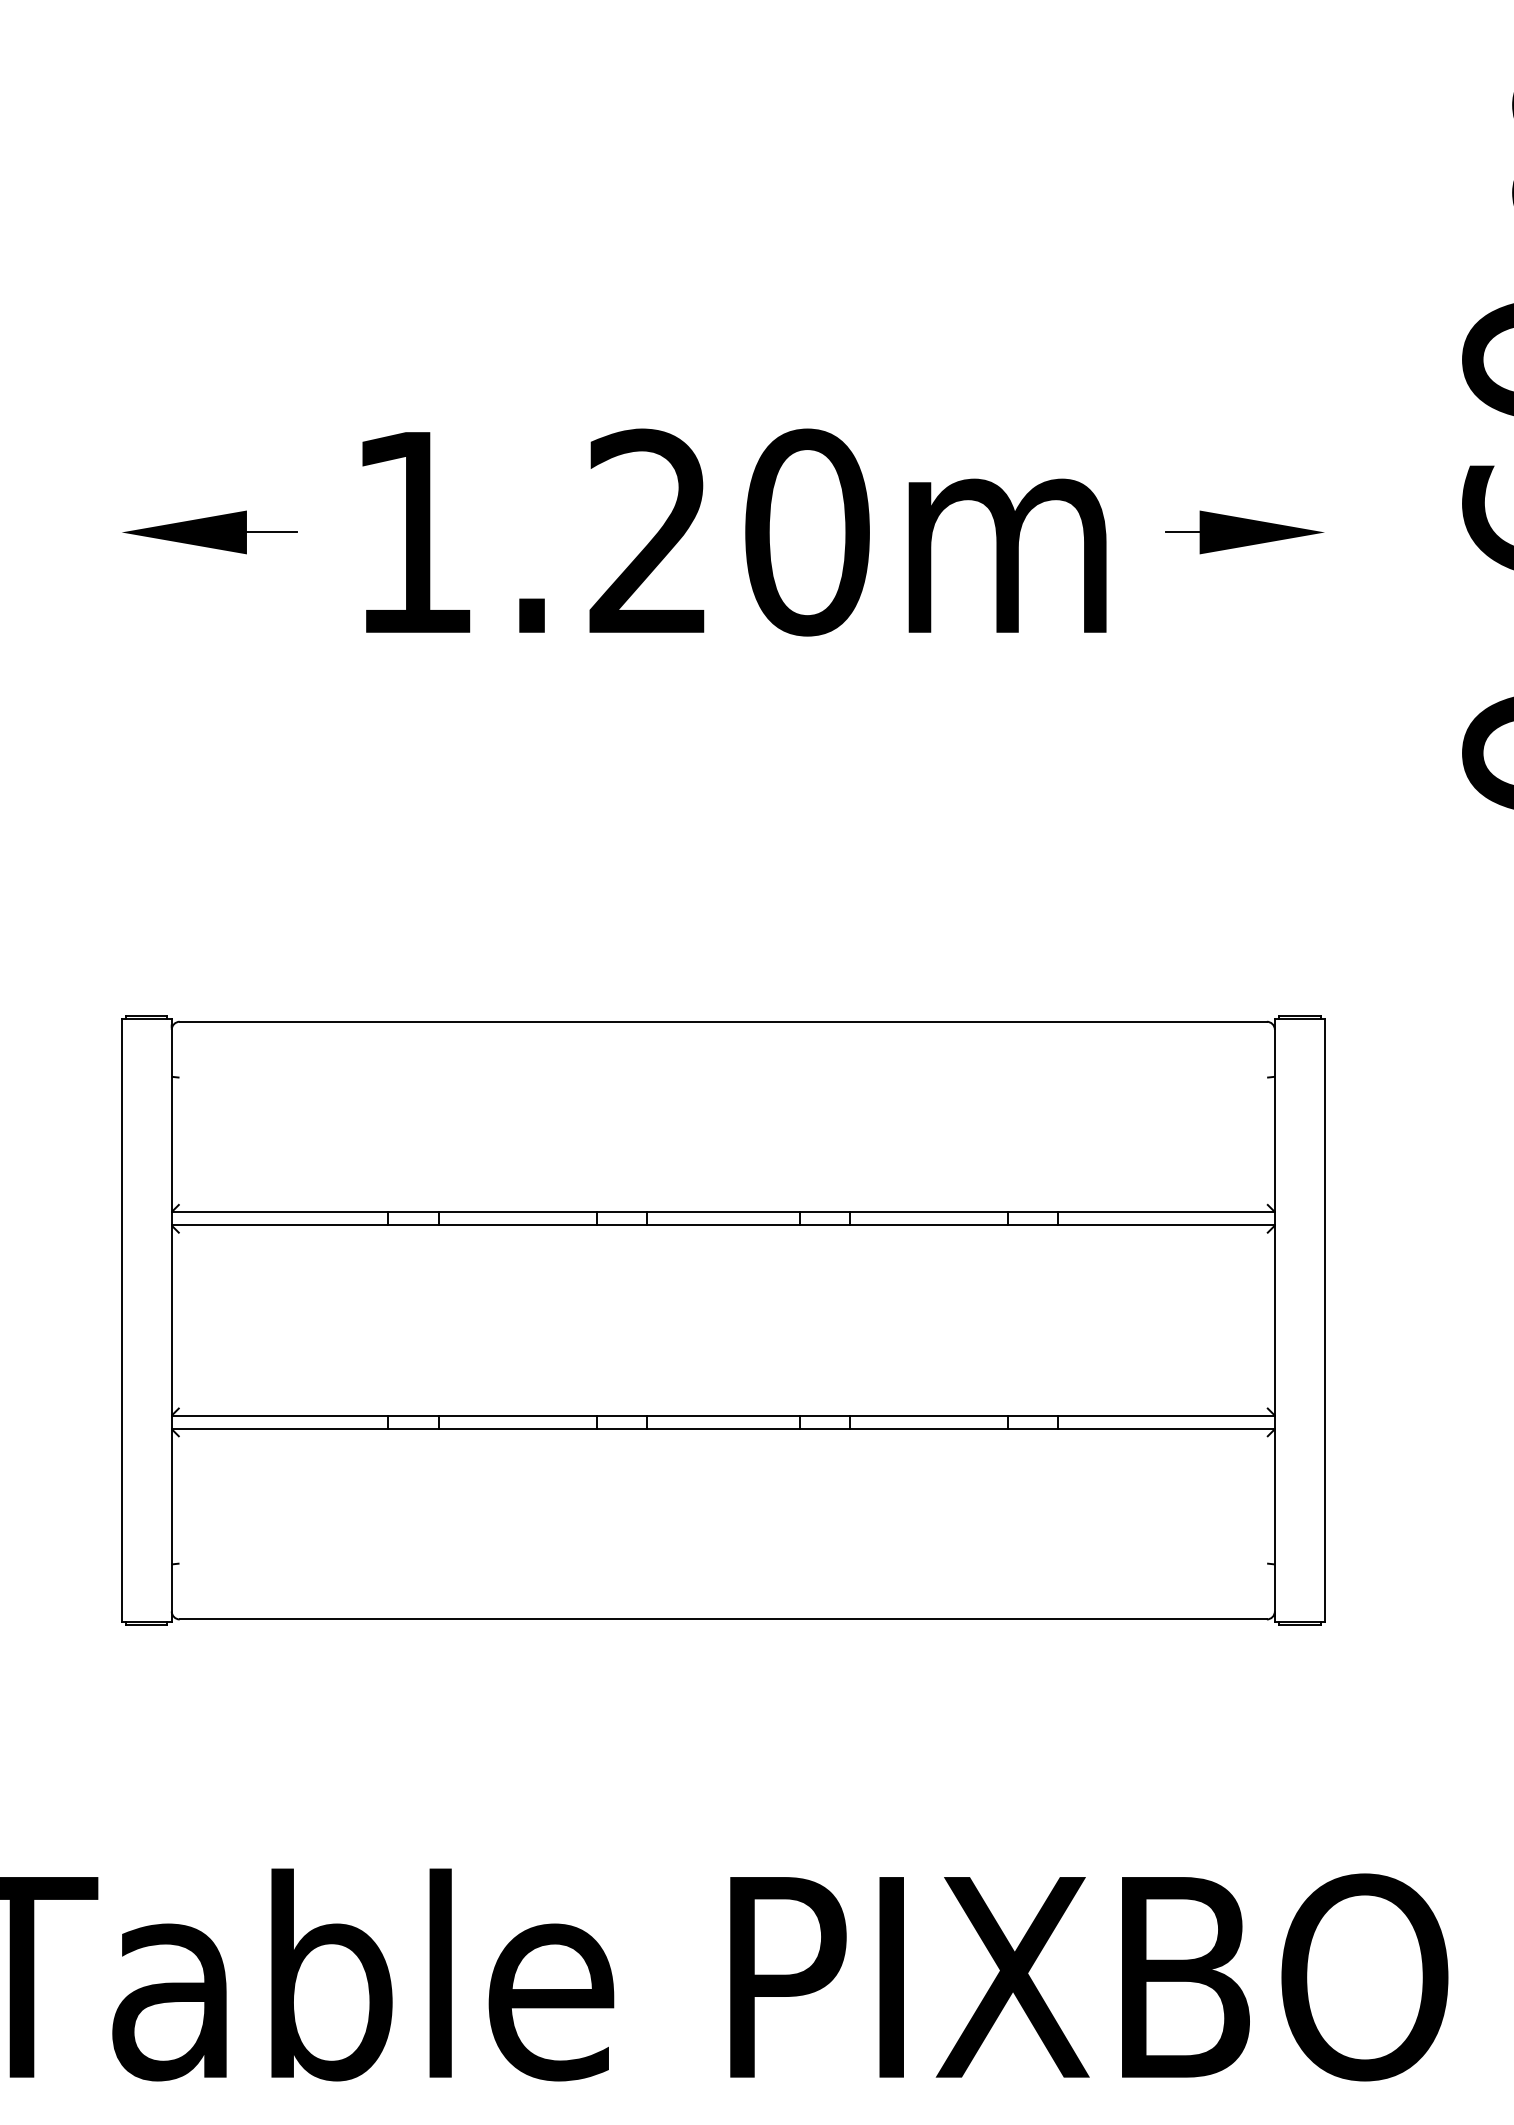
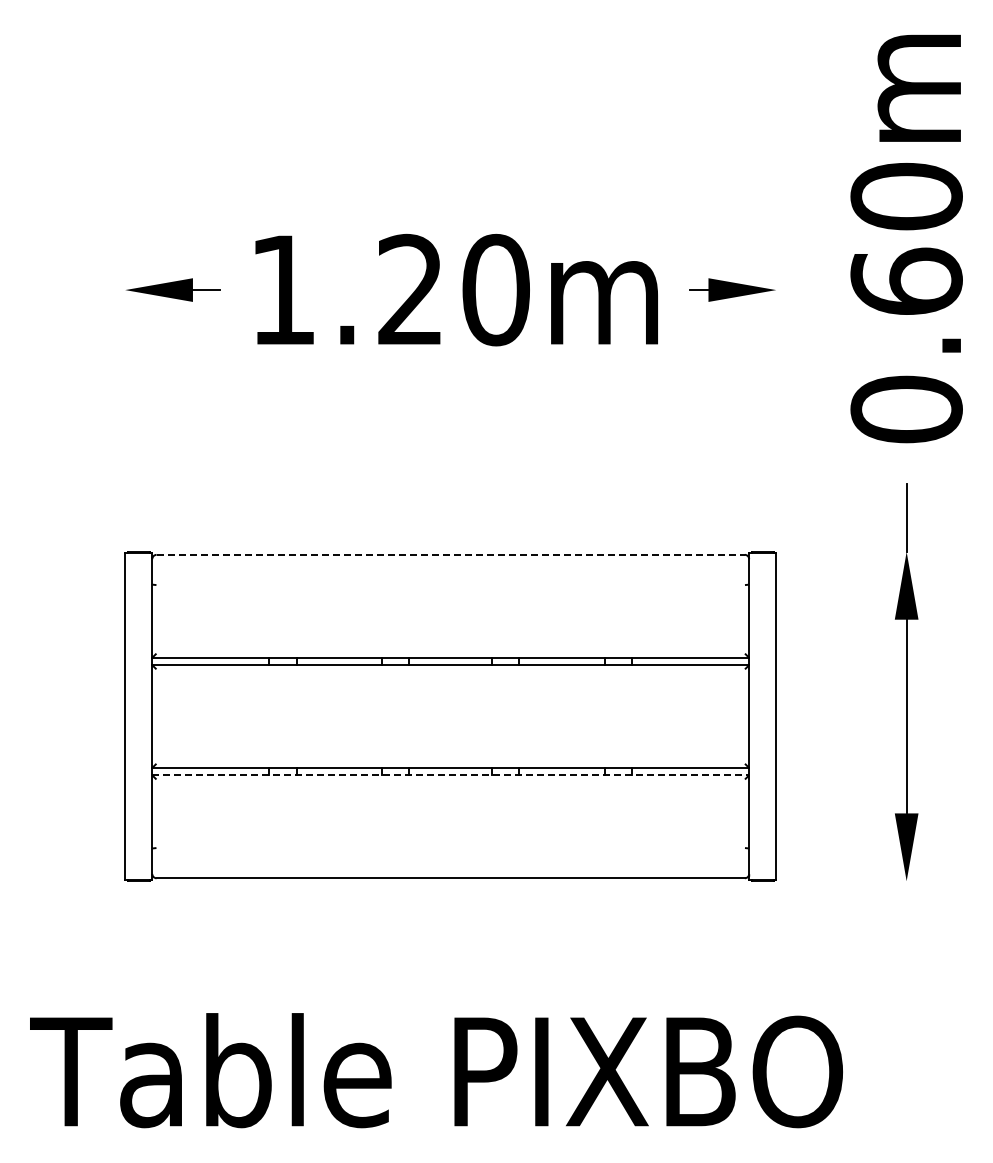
line: (724, 1021) -> (451, 554), solid -> dashed
line: (724, 1429) -> (451, 775), solid -> dashed

